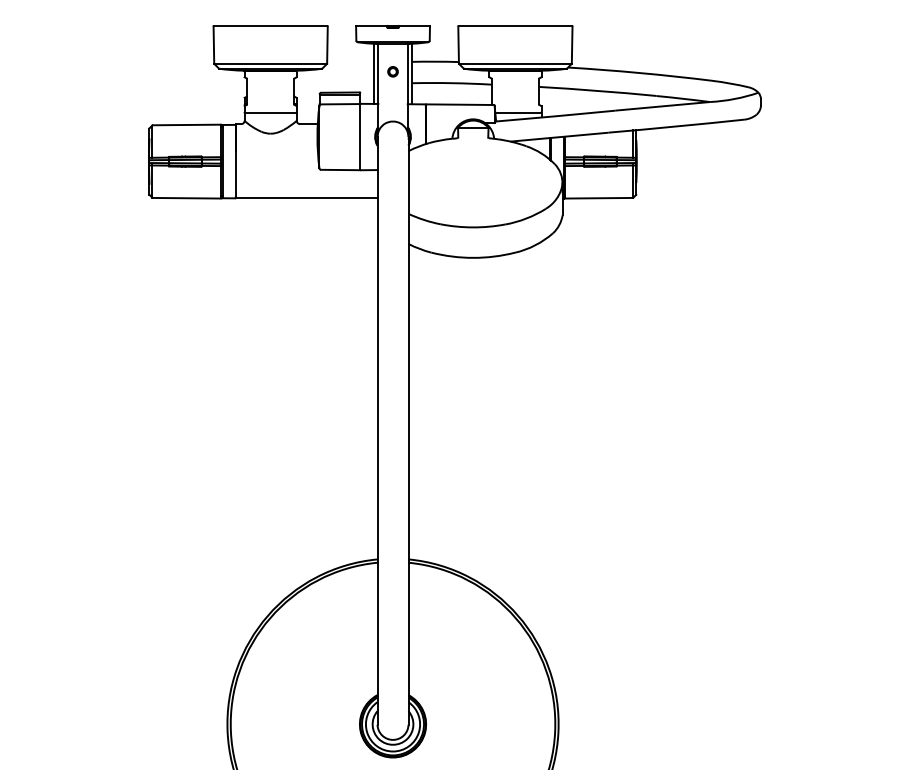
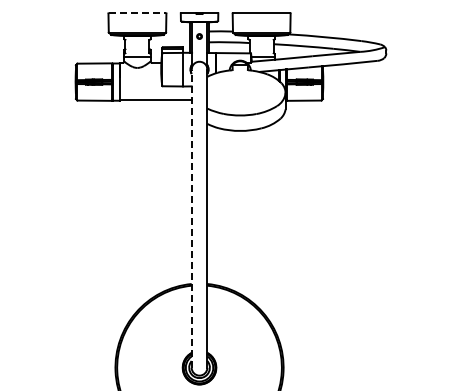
line: (270, 26) -> (137, 13), solid -> dashed
line: (377, 430) -> (191, 218), solid -> dashed

